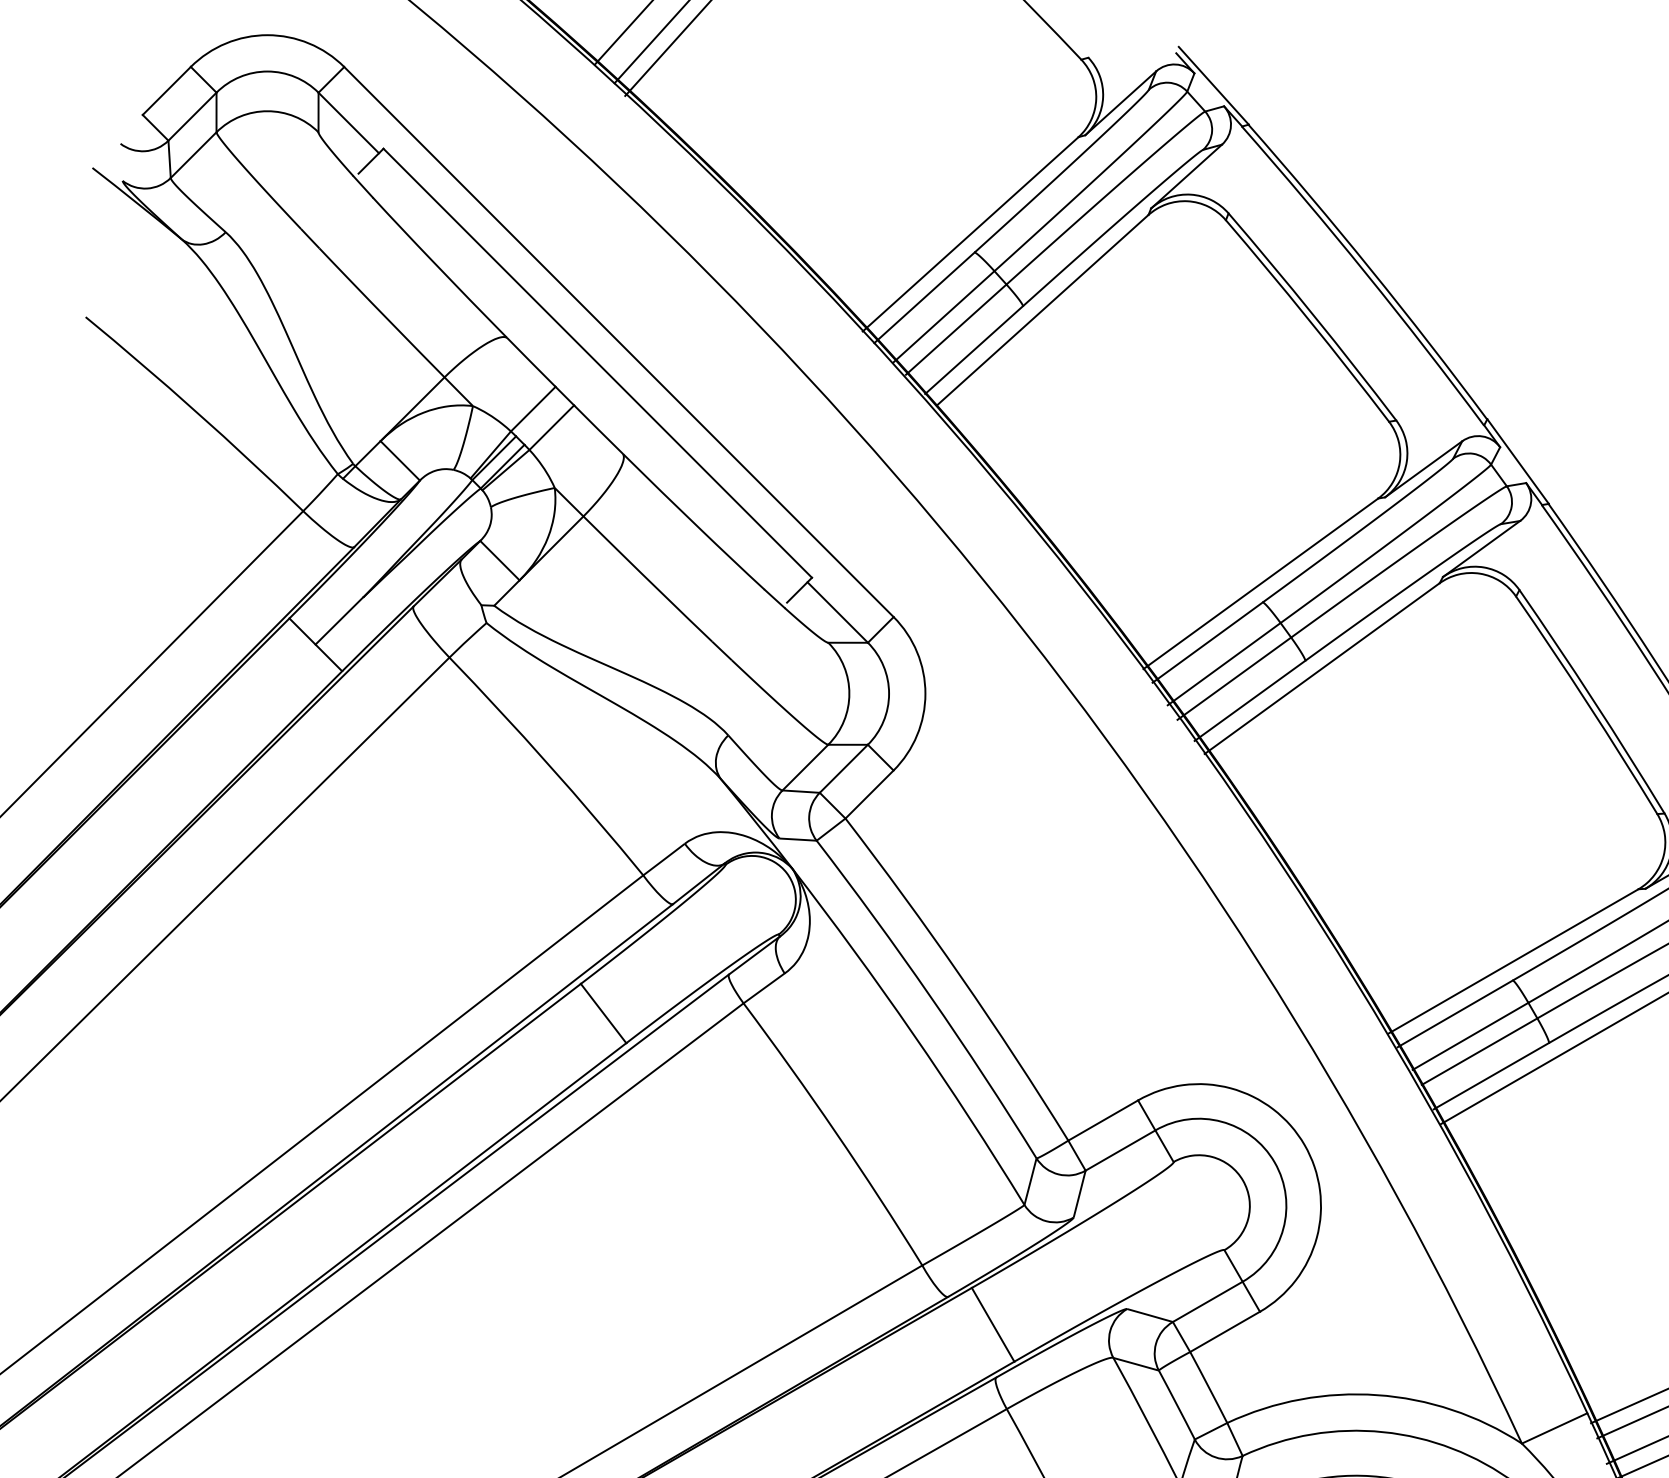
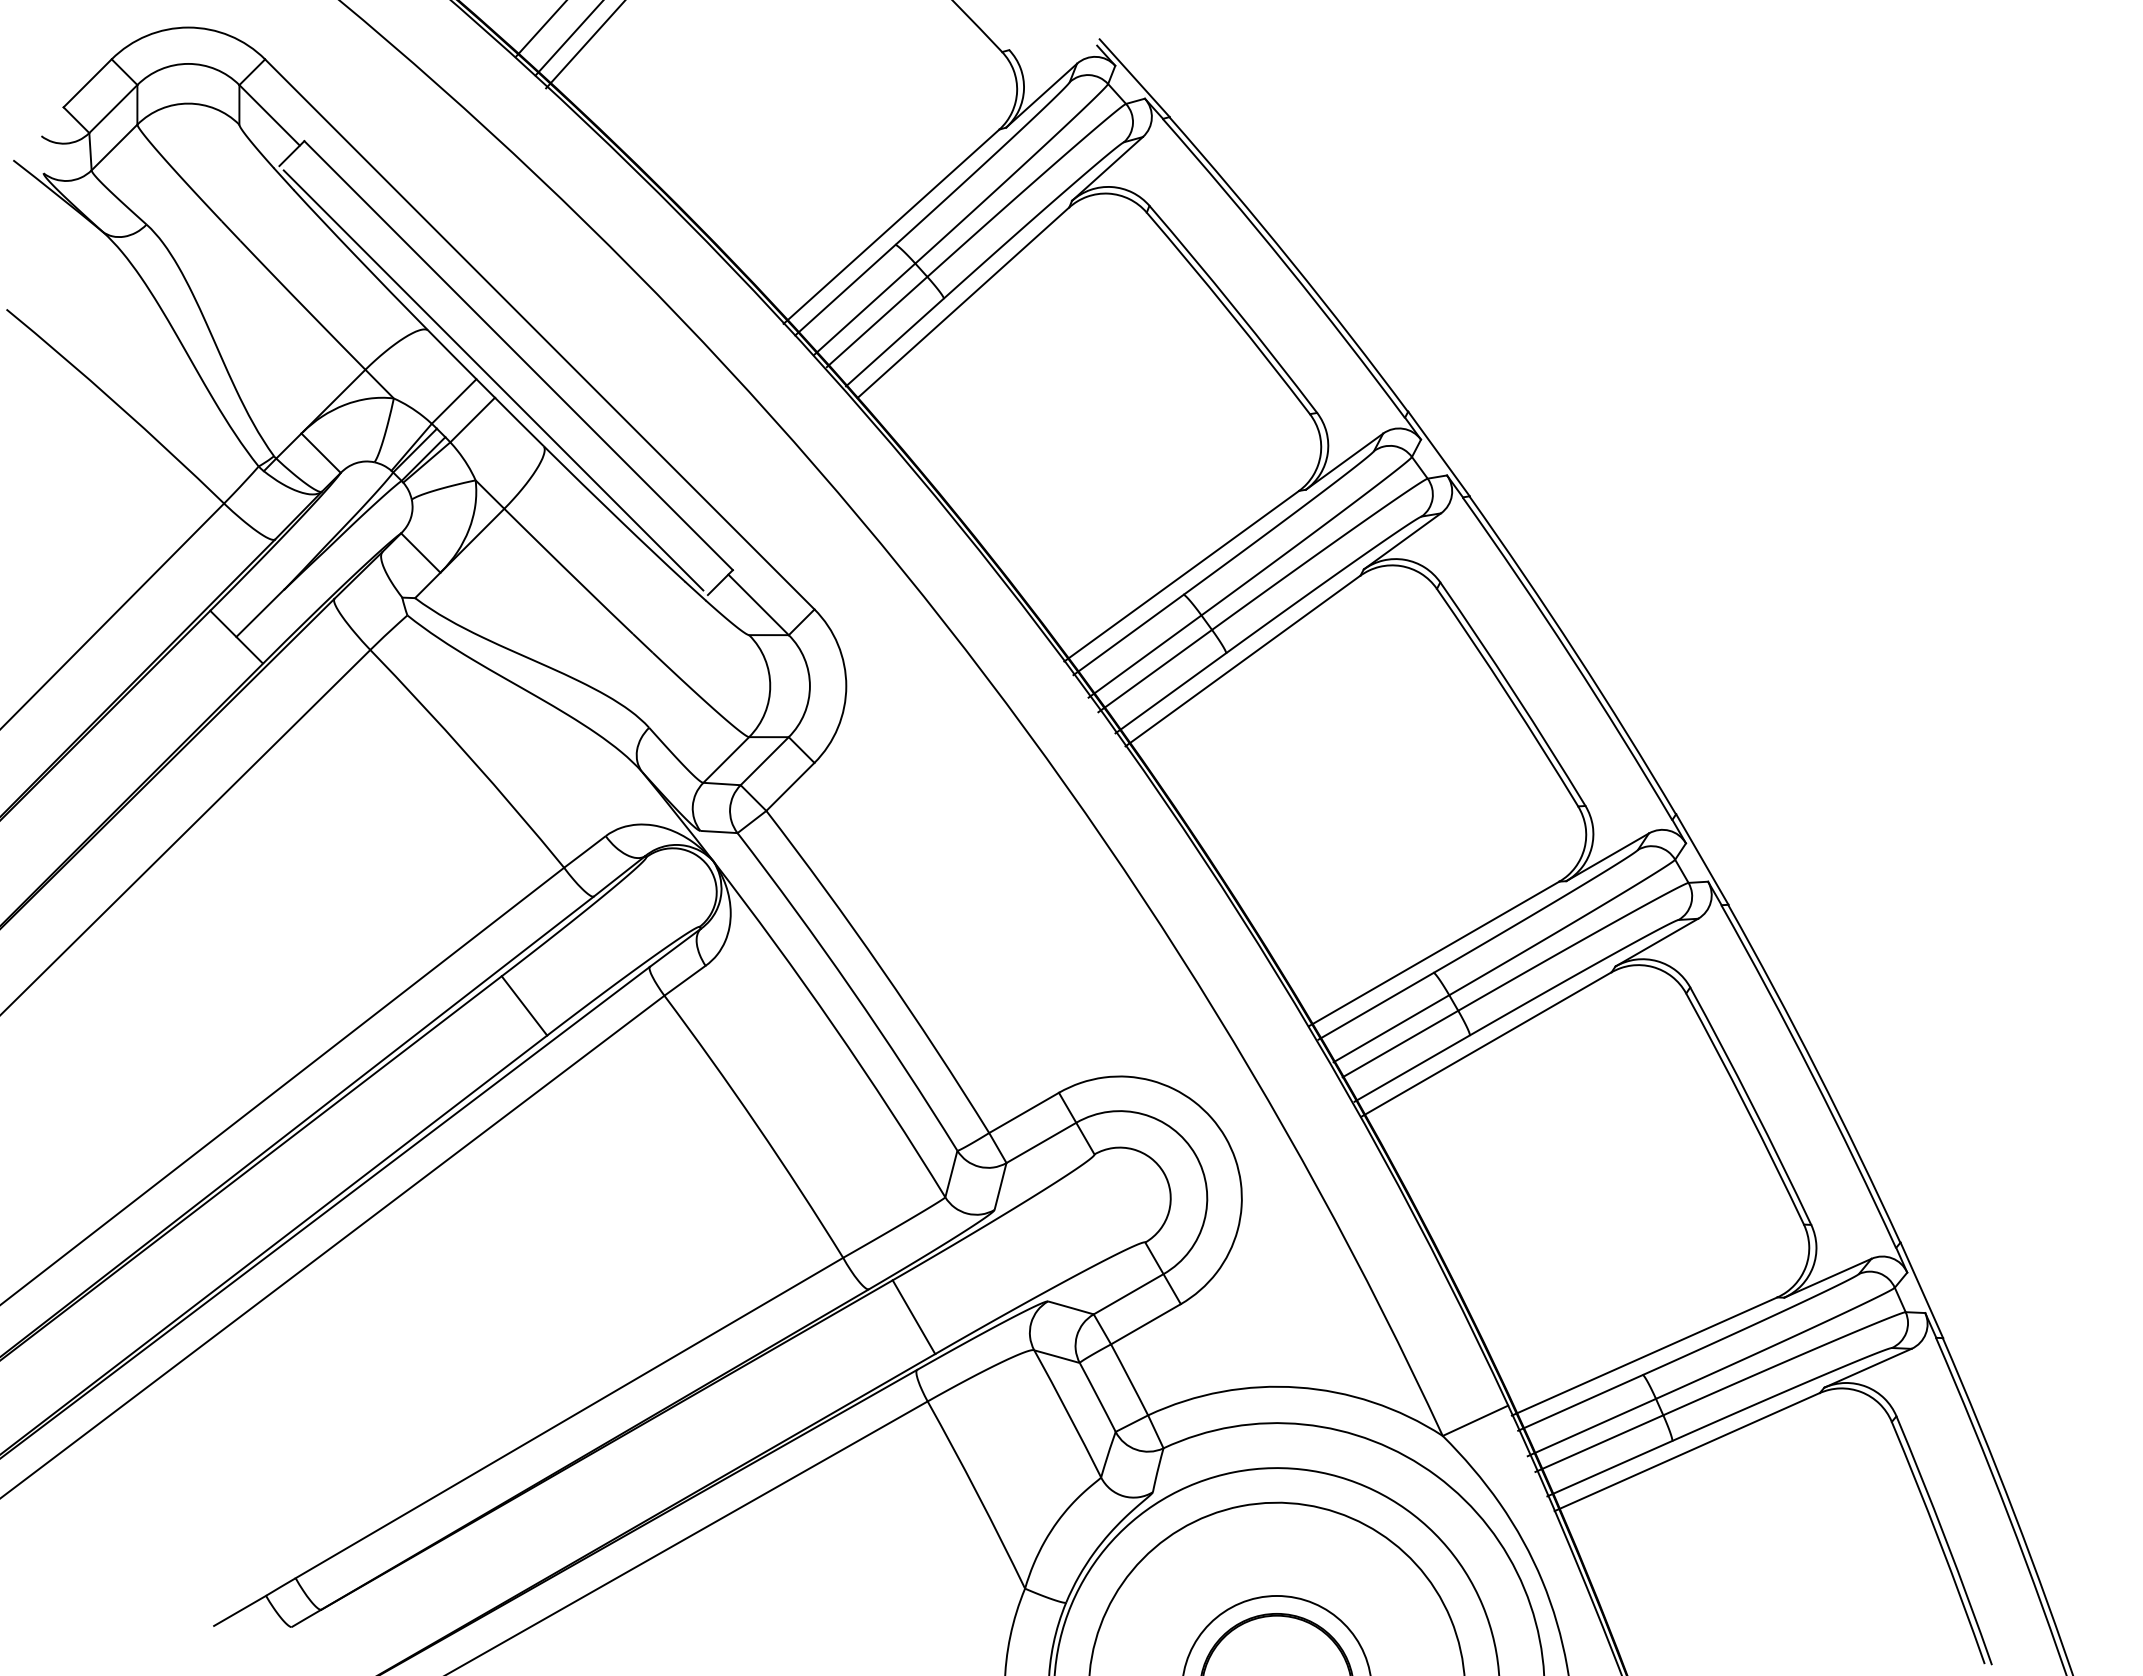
line: (572, 388) -> (493, 380), added

